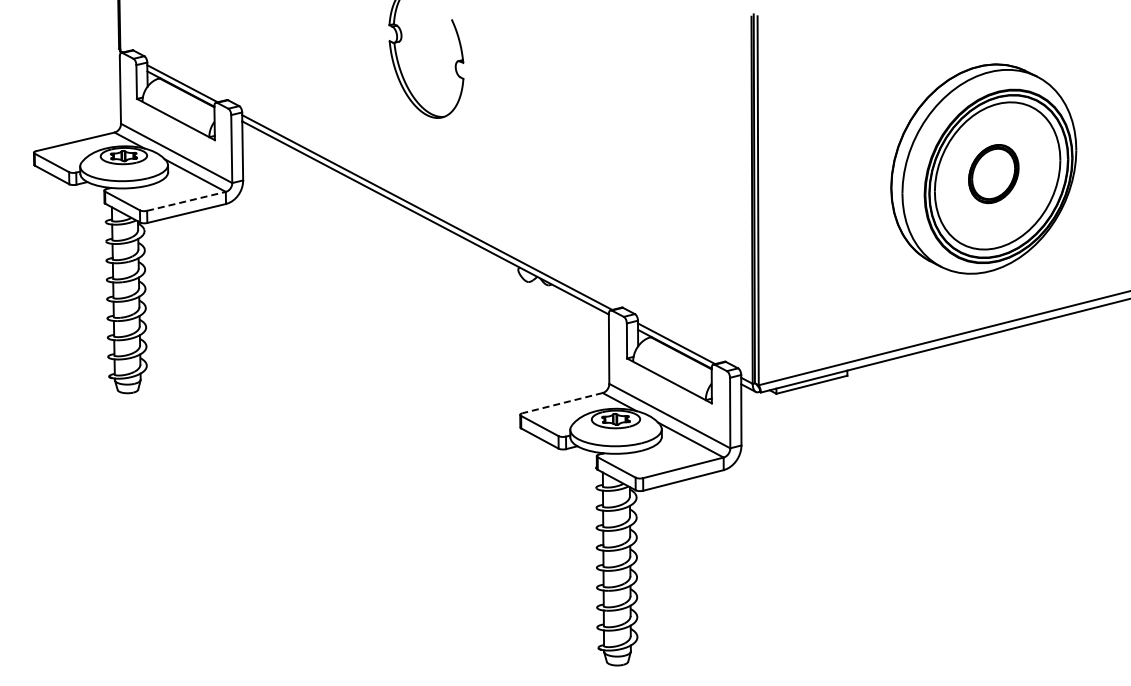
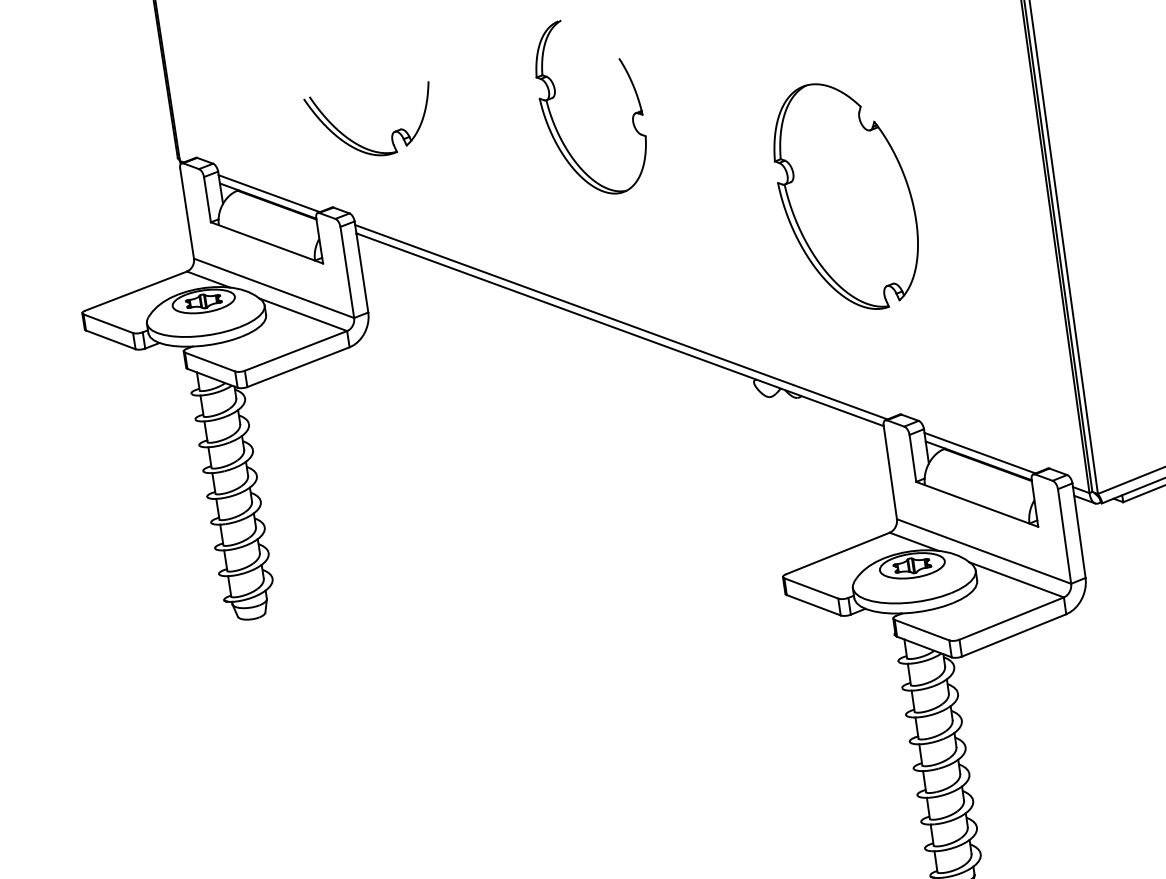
part: (277, 52) -> (391, 134), added
part: (603, 142) -> (845, 196), added
line: (186, 201) -> (296, 351), dashed -> solid
line: (562, 403) -> (837, 554), dashed -> solid

